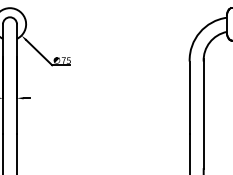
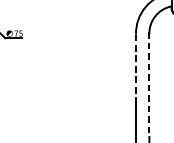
line: (189, 98) -> (135, 69), solid -> dashed
line: (203, 114) -> (149, 84), solid -> dashed

